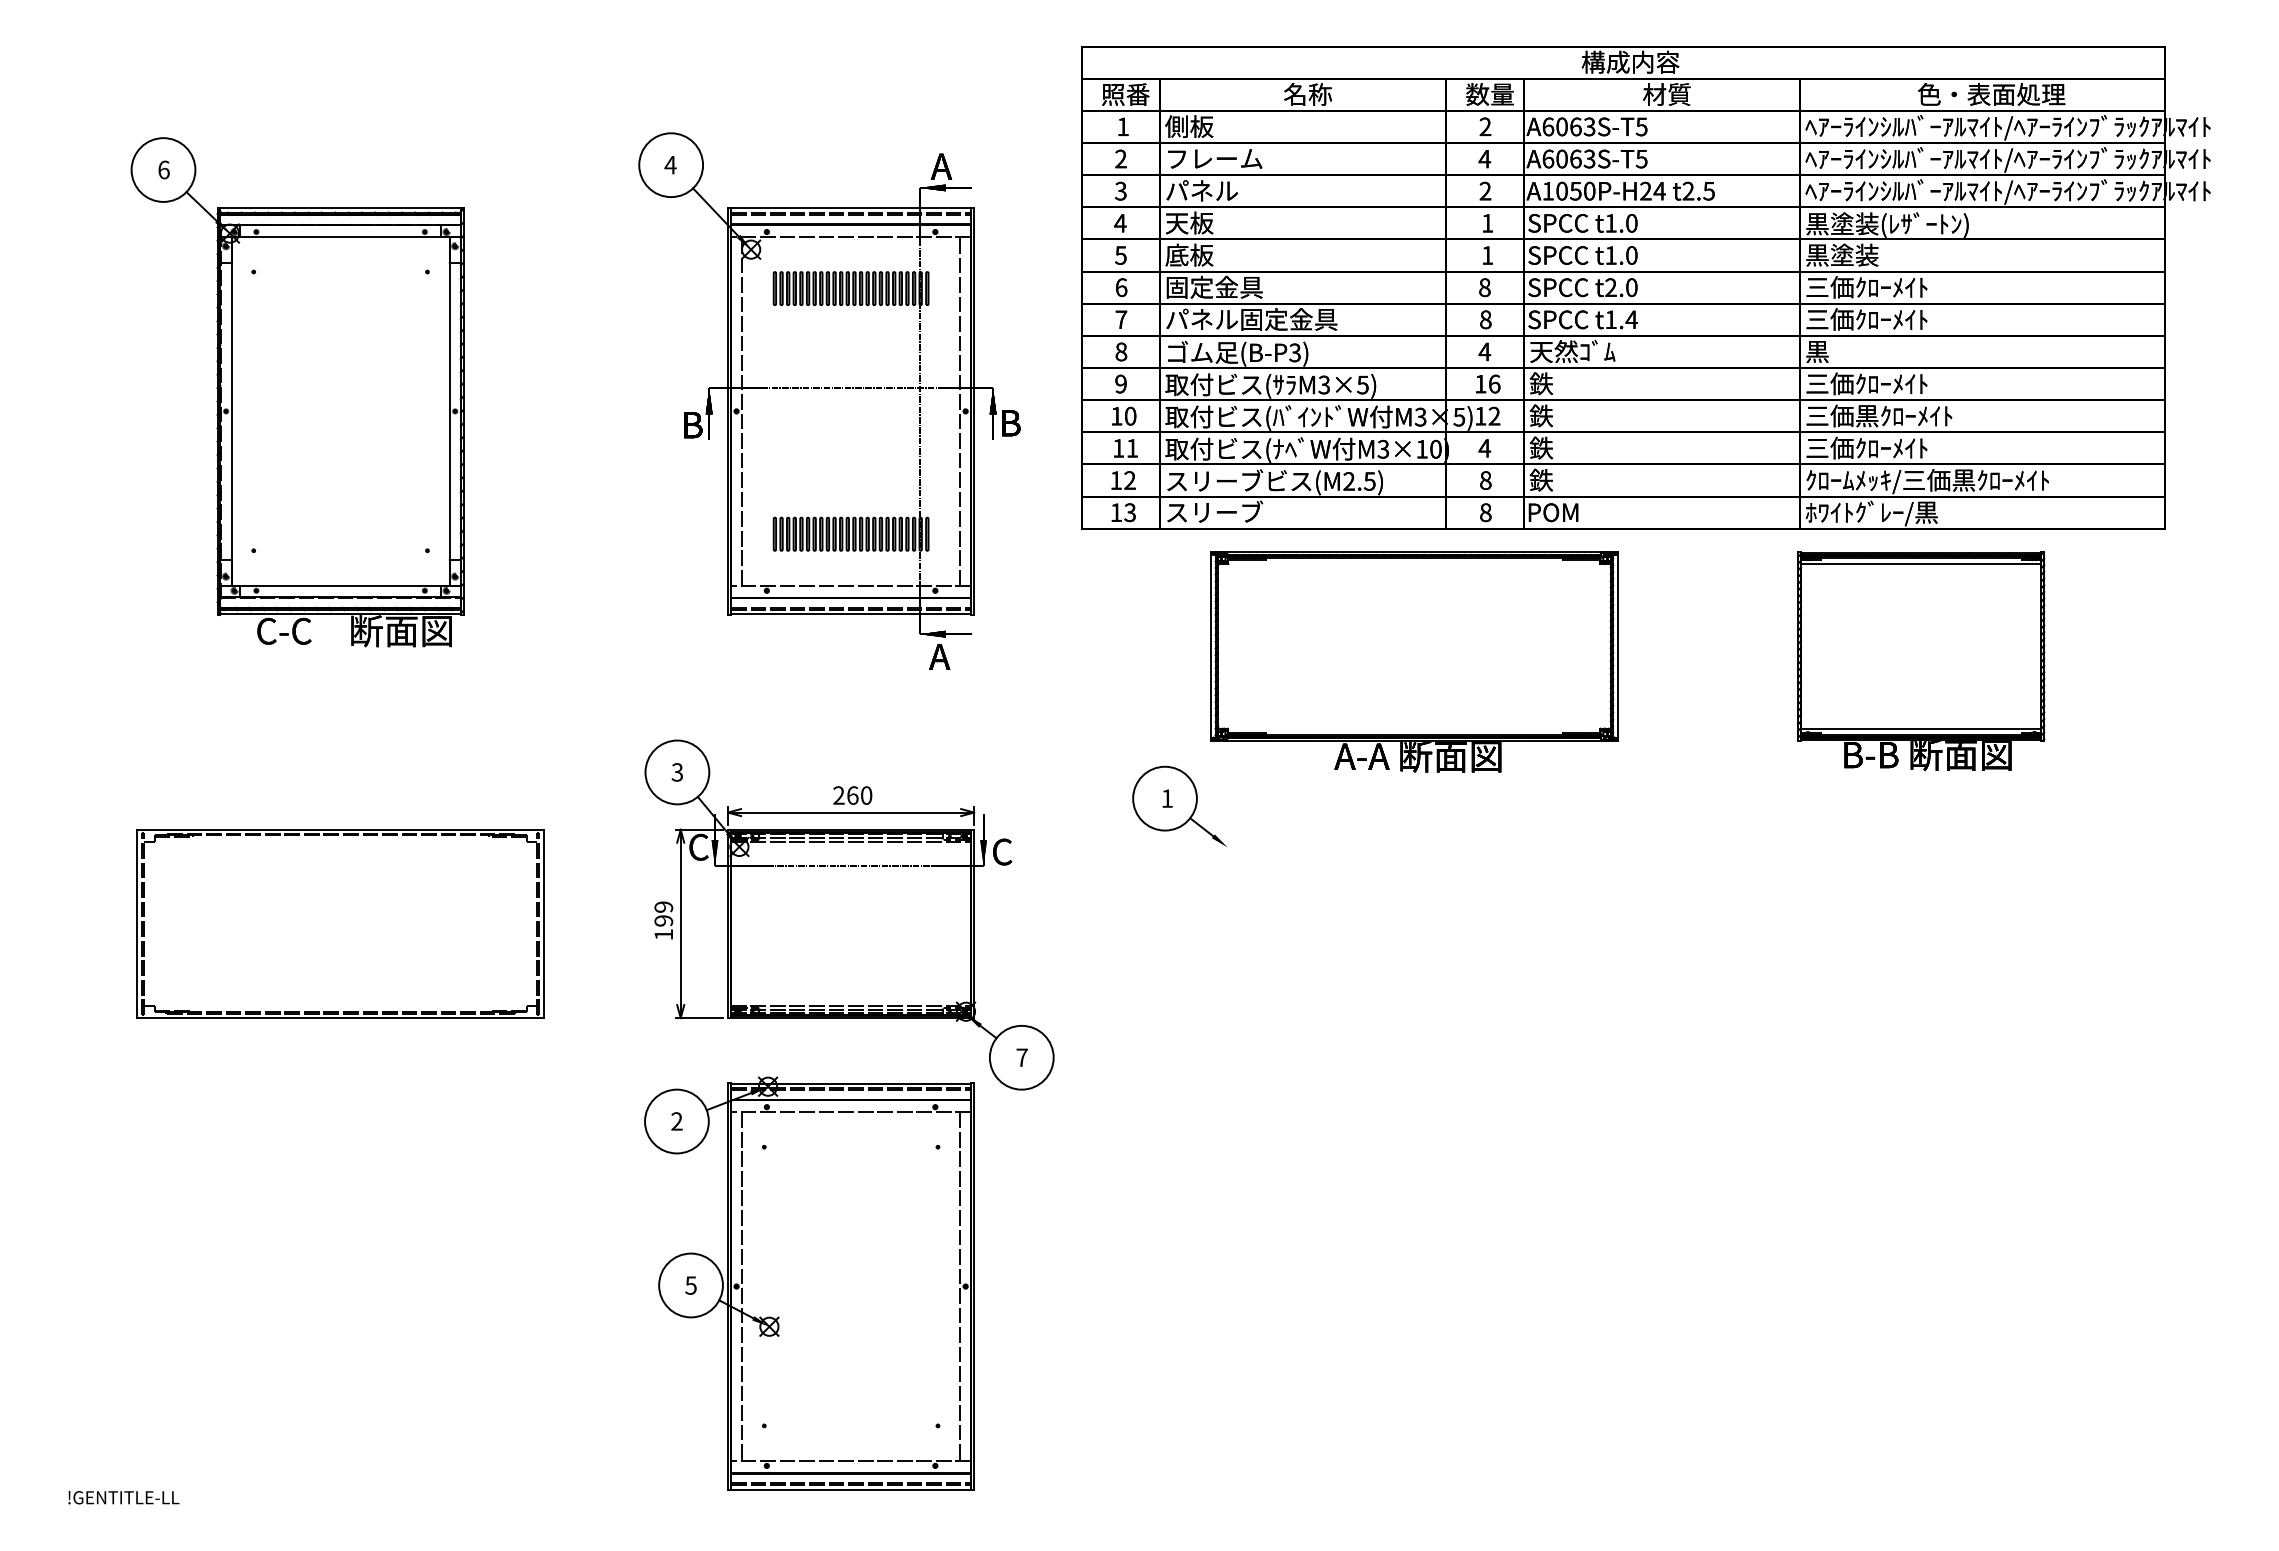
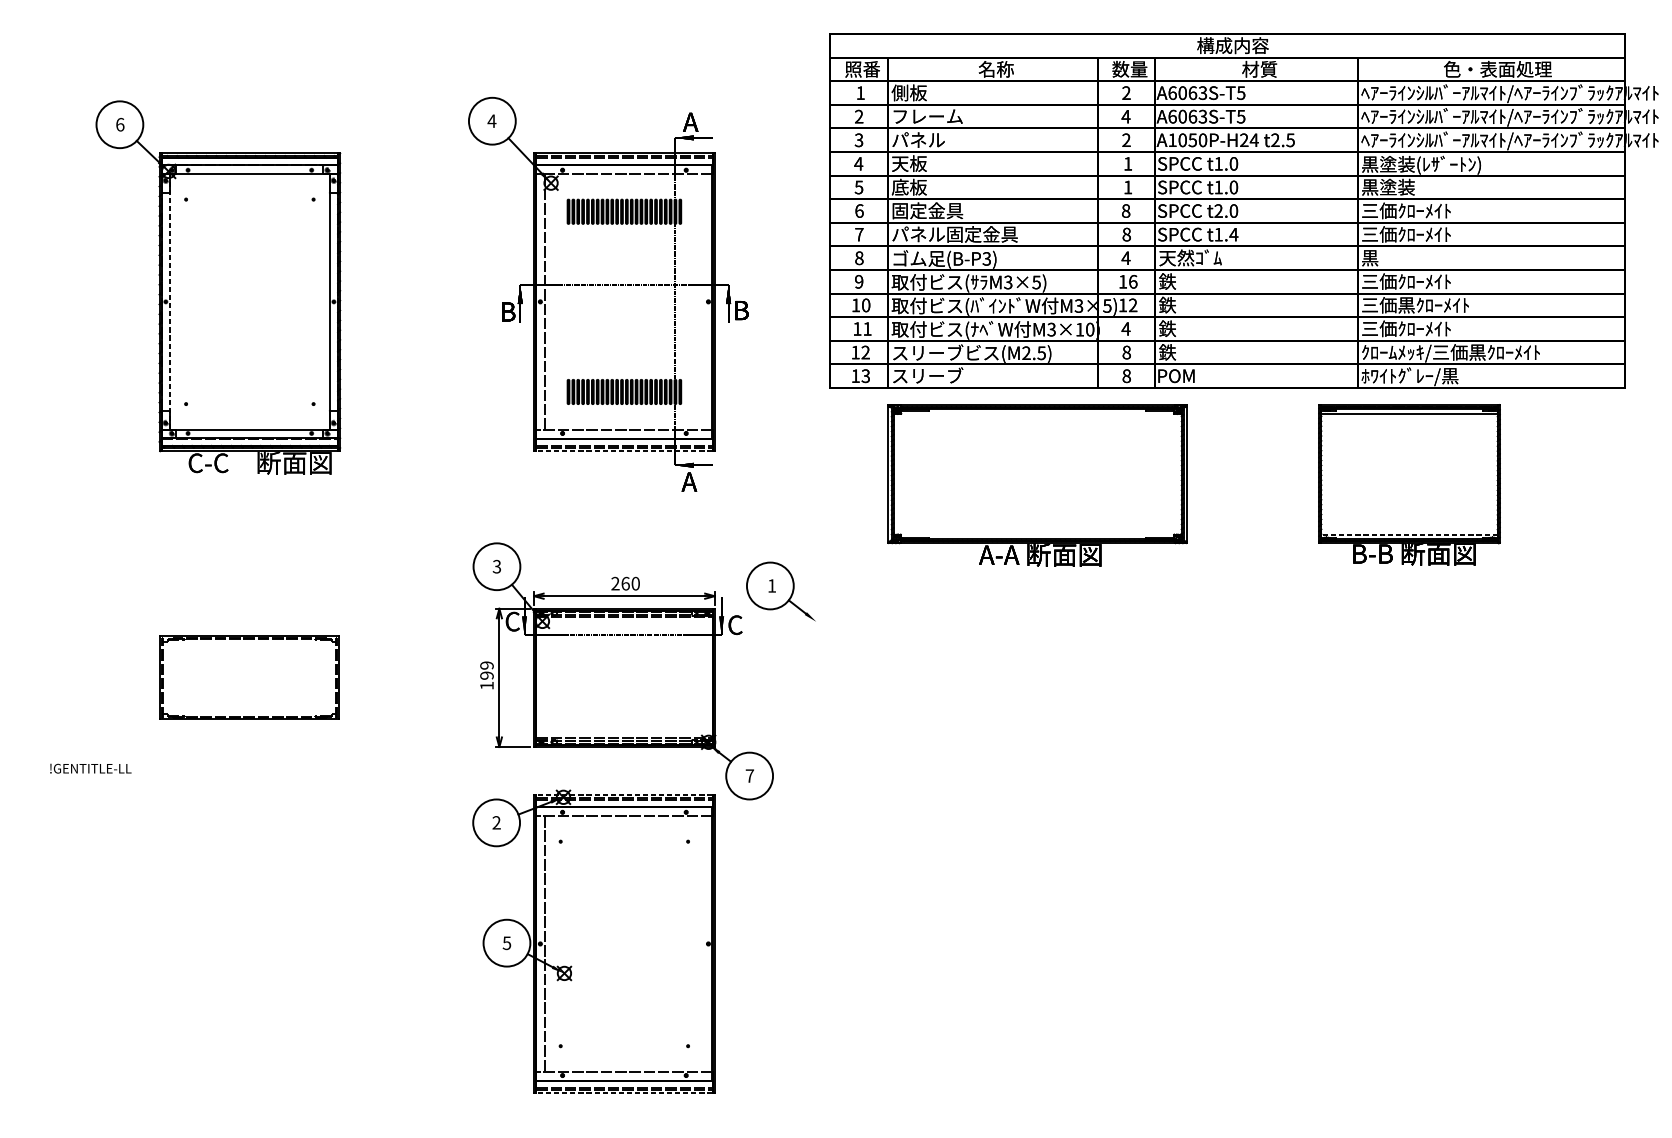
part: (1645, 287) -> (1243, 210), moved
line: (231, 411) -> (169, 301), solid -> dashed
line: (959, 411) -> (703, 301), removed
line: (850, 614) -> (623, 450), solid -> dashed
line: (1920, 728) -> (1409, 534), solid -> dashed
part: (1179, 805) -> (780, 591), moved
part: (340, 923) -> (249, 677), size x0.6
line: (850, 1083) -> (623, 794), solid -> dashed
line: (959, 1286) -> (703, 943), removed
line: (850, 1489) -> (623, 1092), solid -> dashed
text: (123, 1497) -> (90, 768), moved

